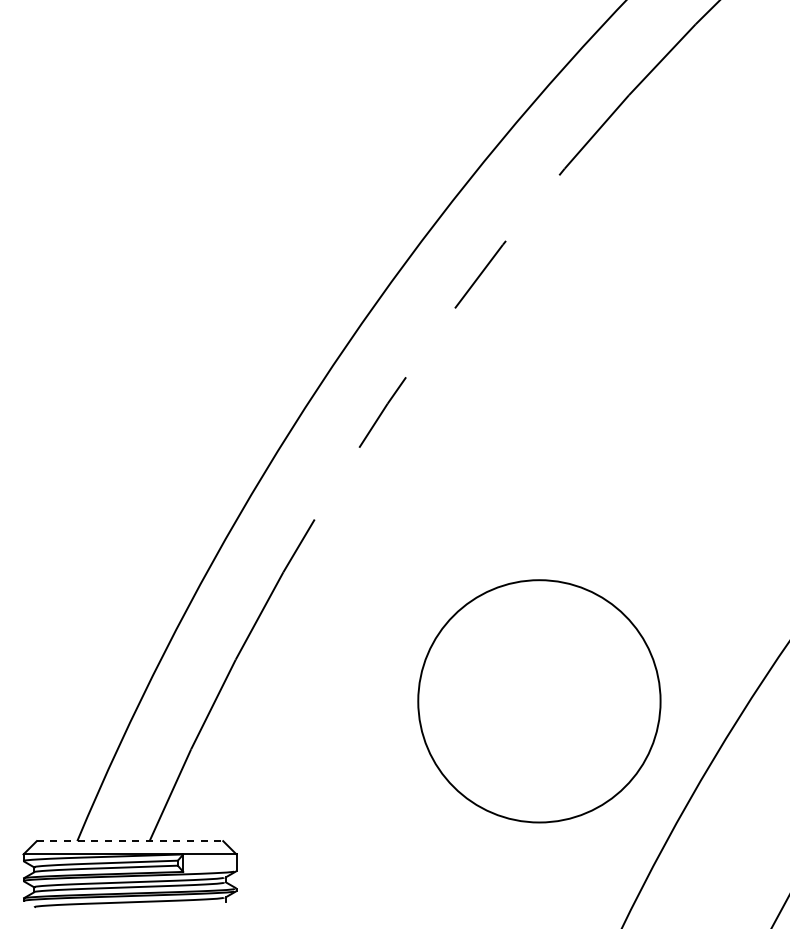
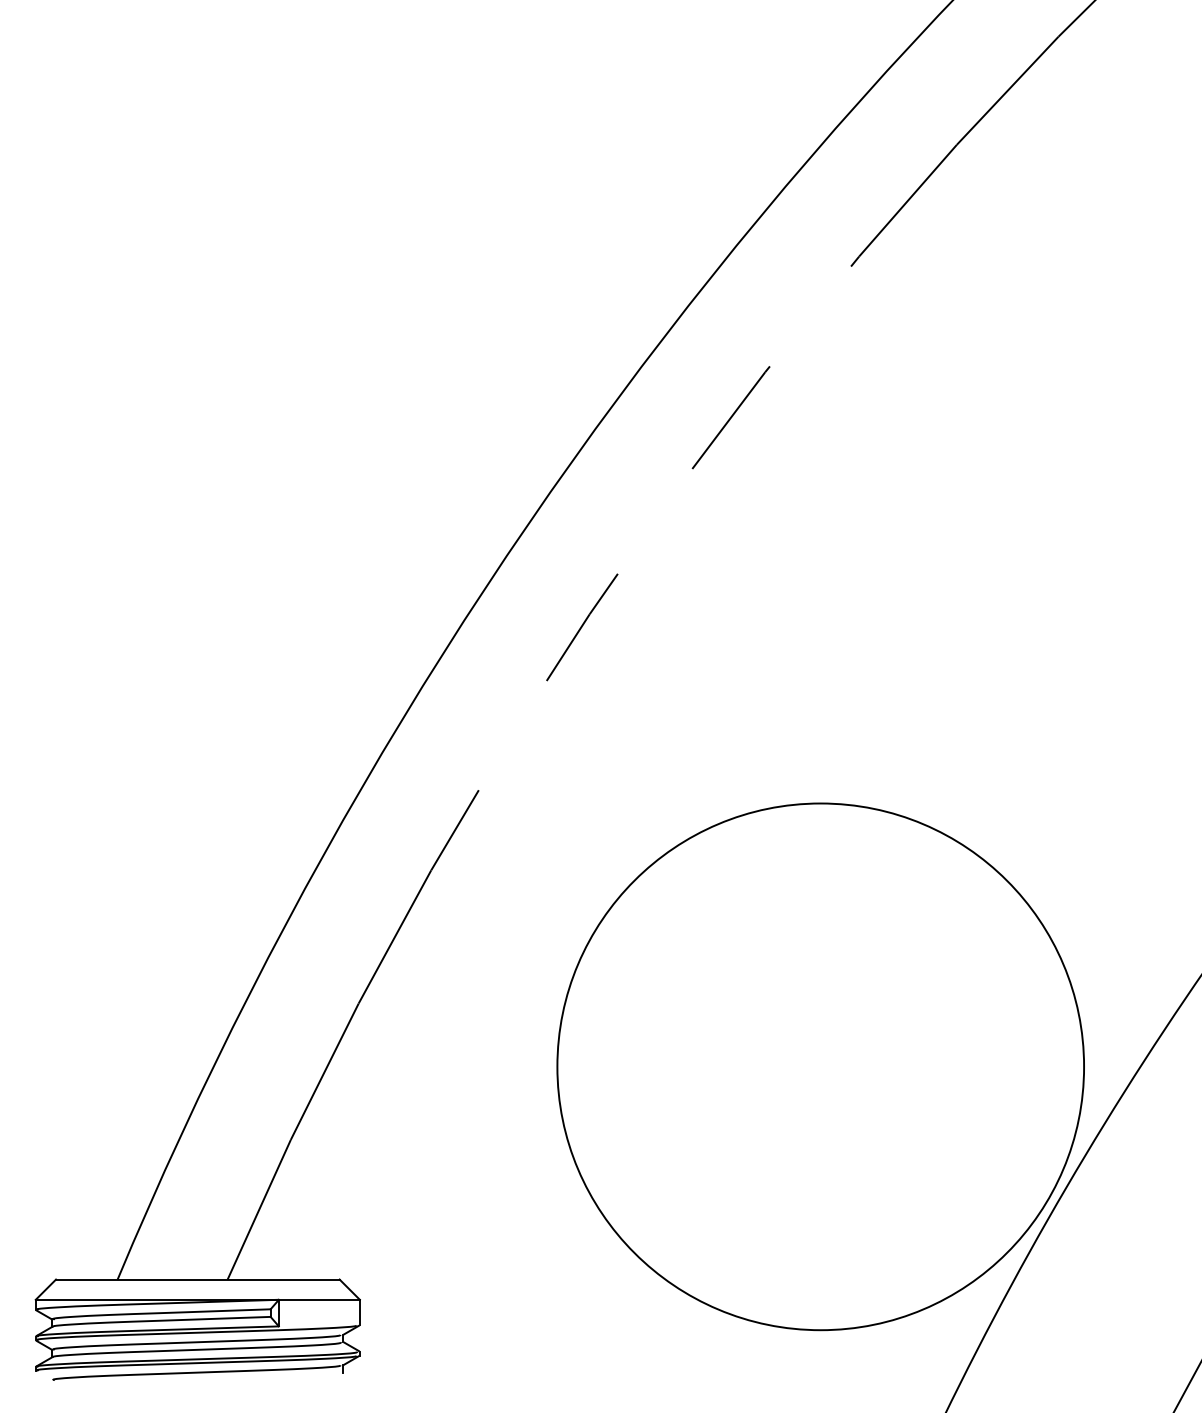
circle: (539, 701) -> (820, 1067), size x1.43
line: (130, 841) -> (198, 1280), dashed -> solid

